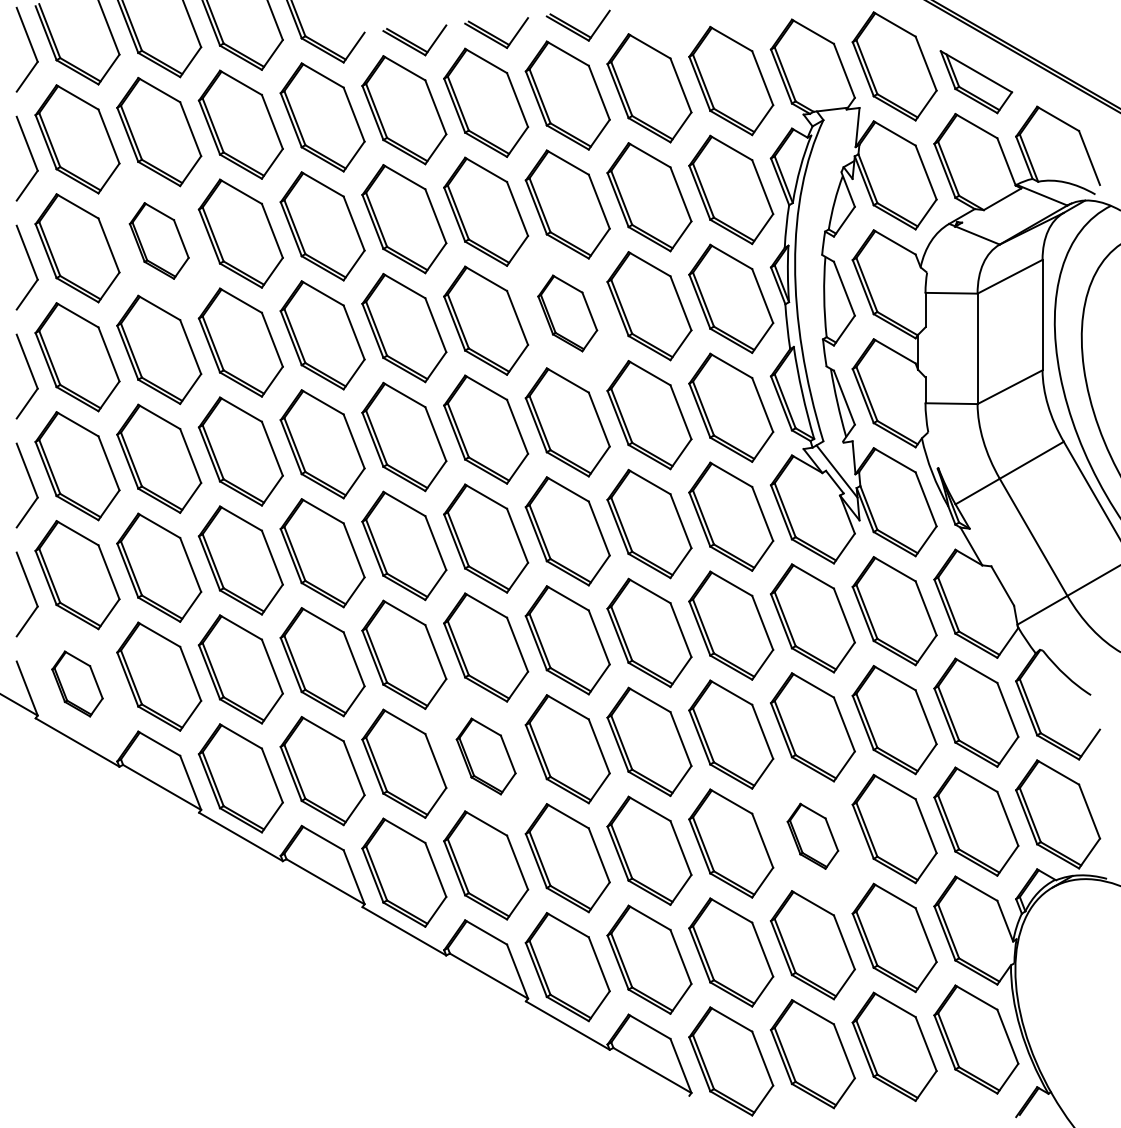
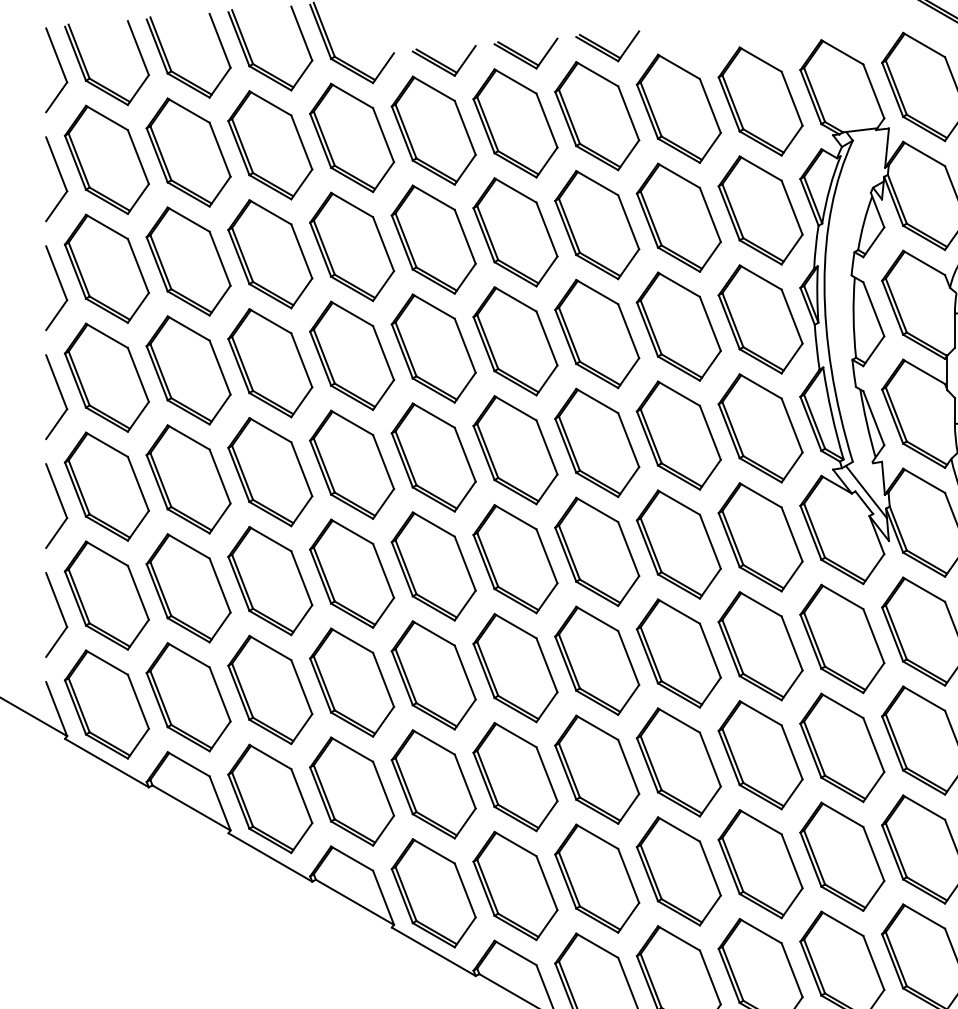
part: (159, 240) -> (188, 261), size x1.43
part: (567, 313) -> (596, 334), size x1.43
part: (77, 683) -> (106, 704), size x1.67
part: (486, 756) -> (515, 777), size x1.43
part: (812, 836) -> (841, 857), size x1.67

